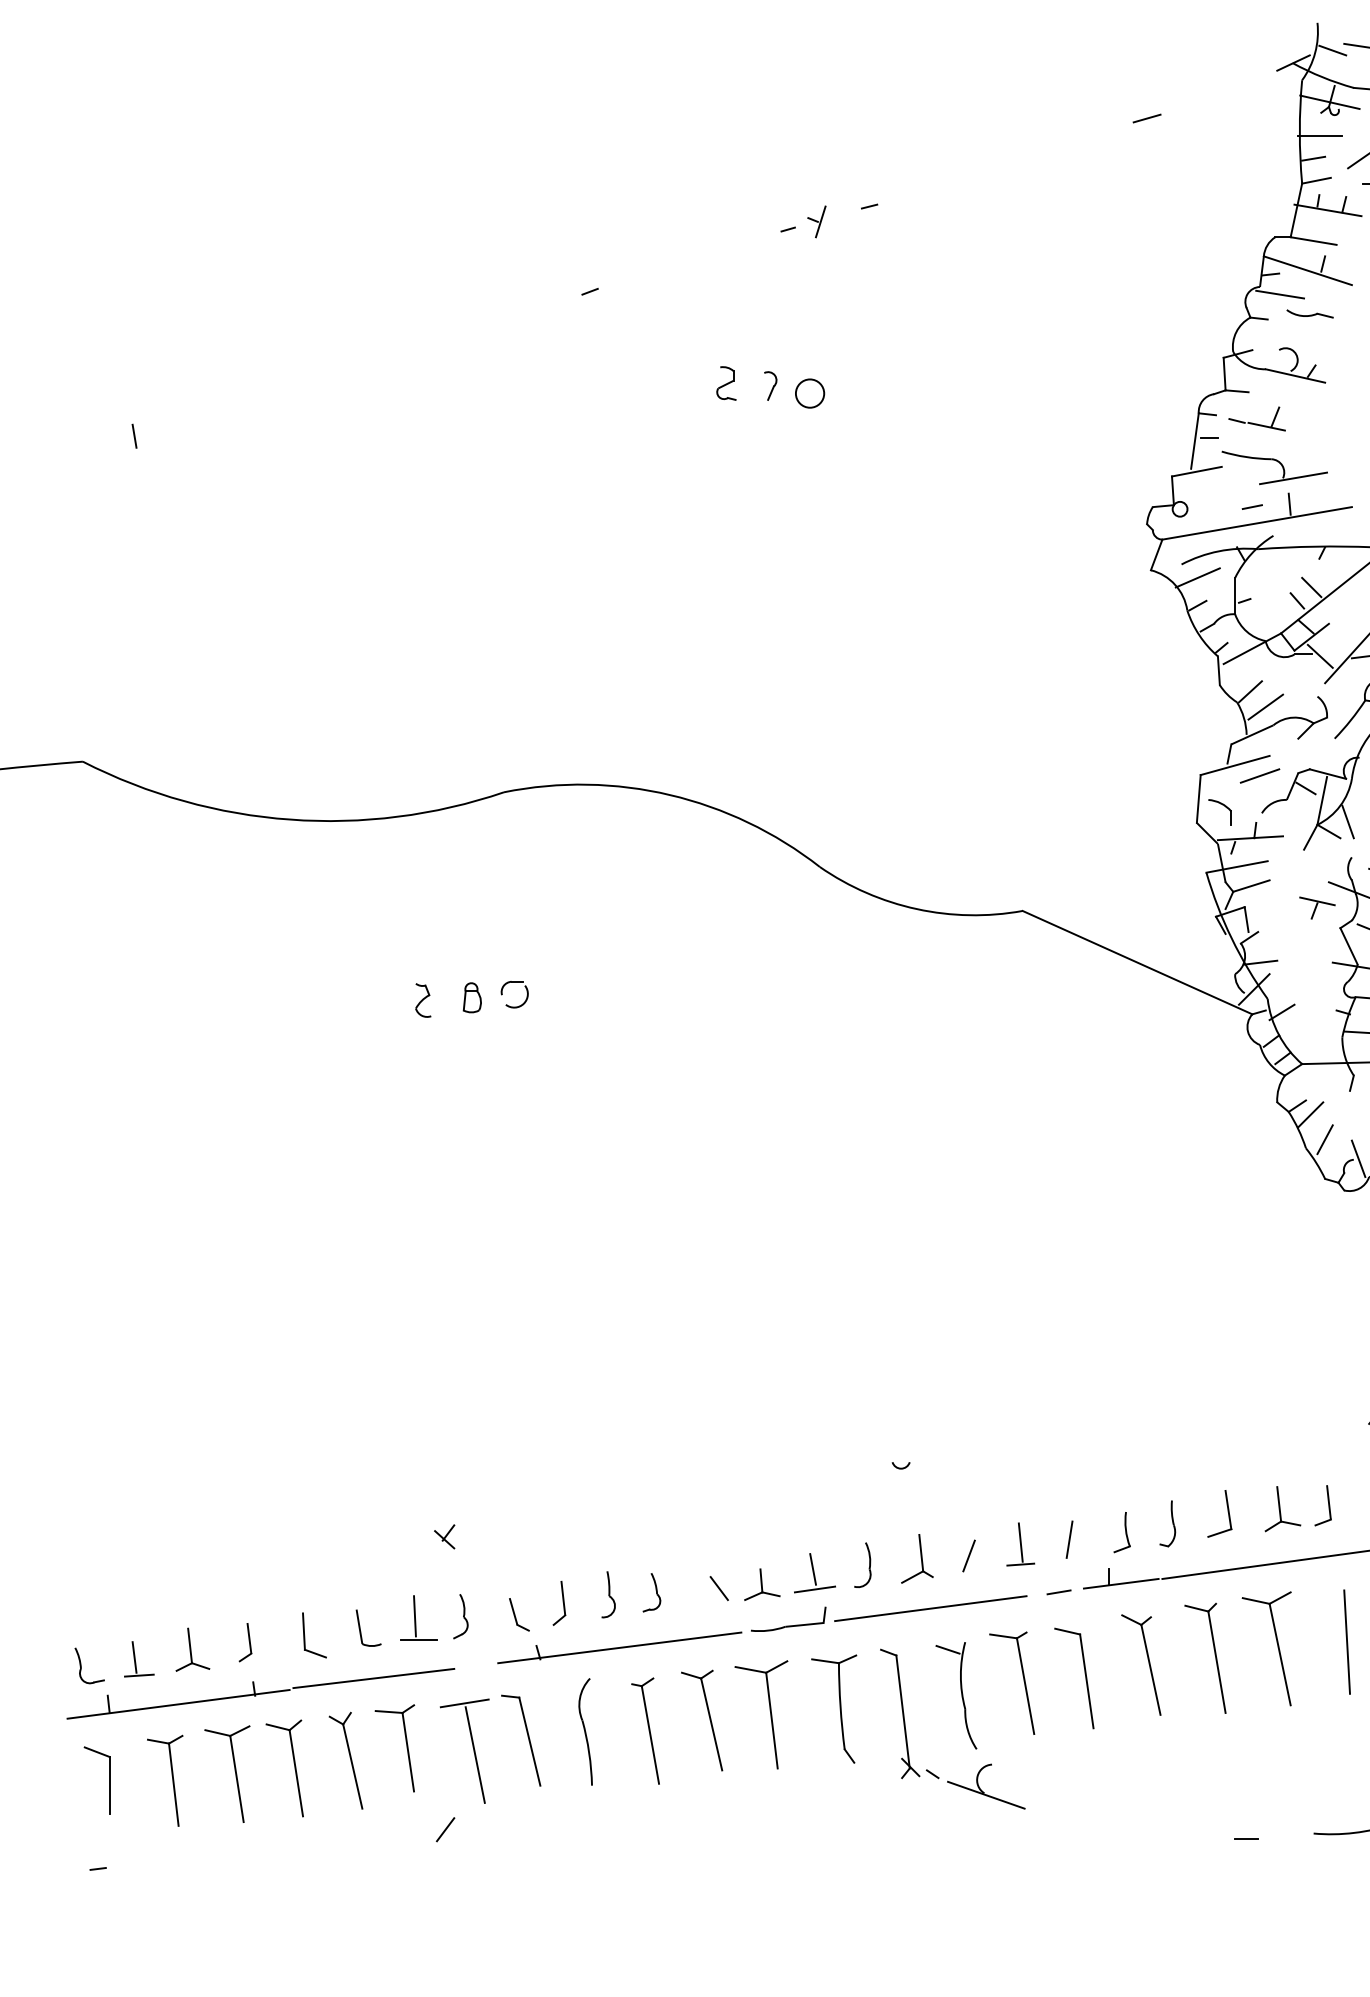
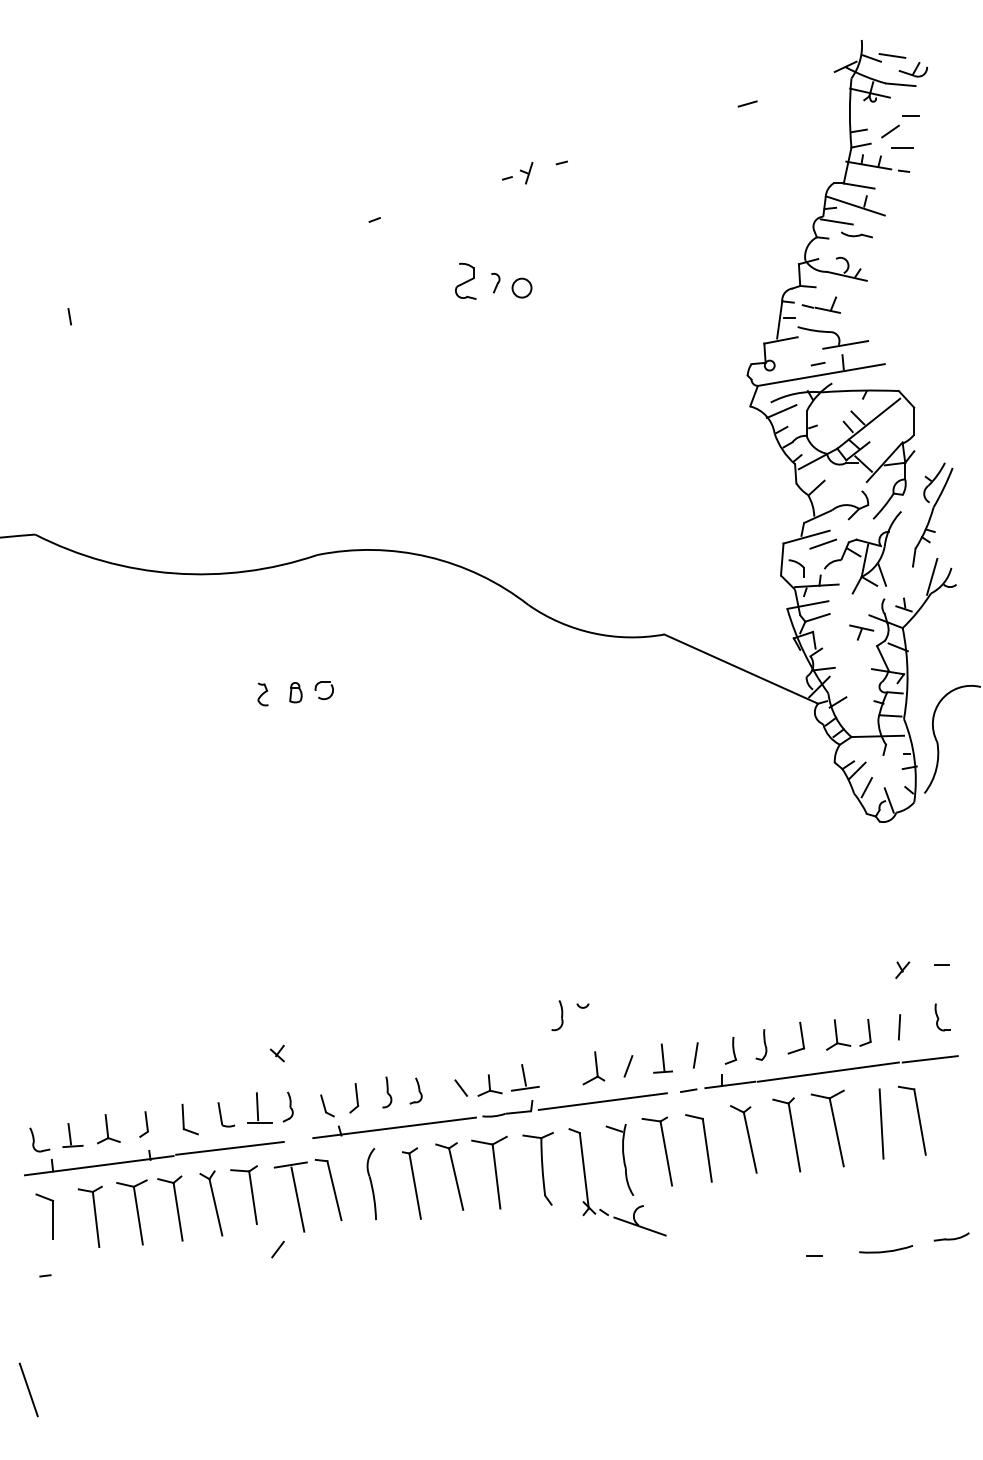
line: (1320, 135) -> (863, 115), removed
part: (727, 383) -> (466, 281), size x1.6
line: (1264, 706) -> (826, 497), removed
part: (863, 1565) -> (557, 1015), moved

